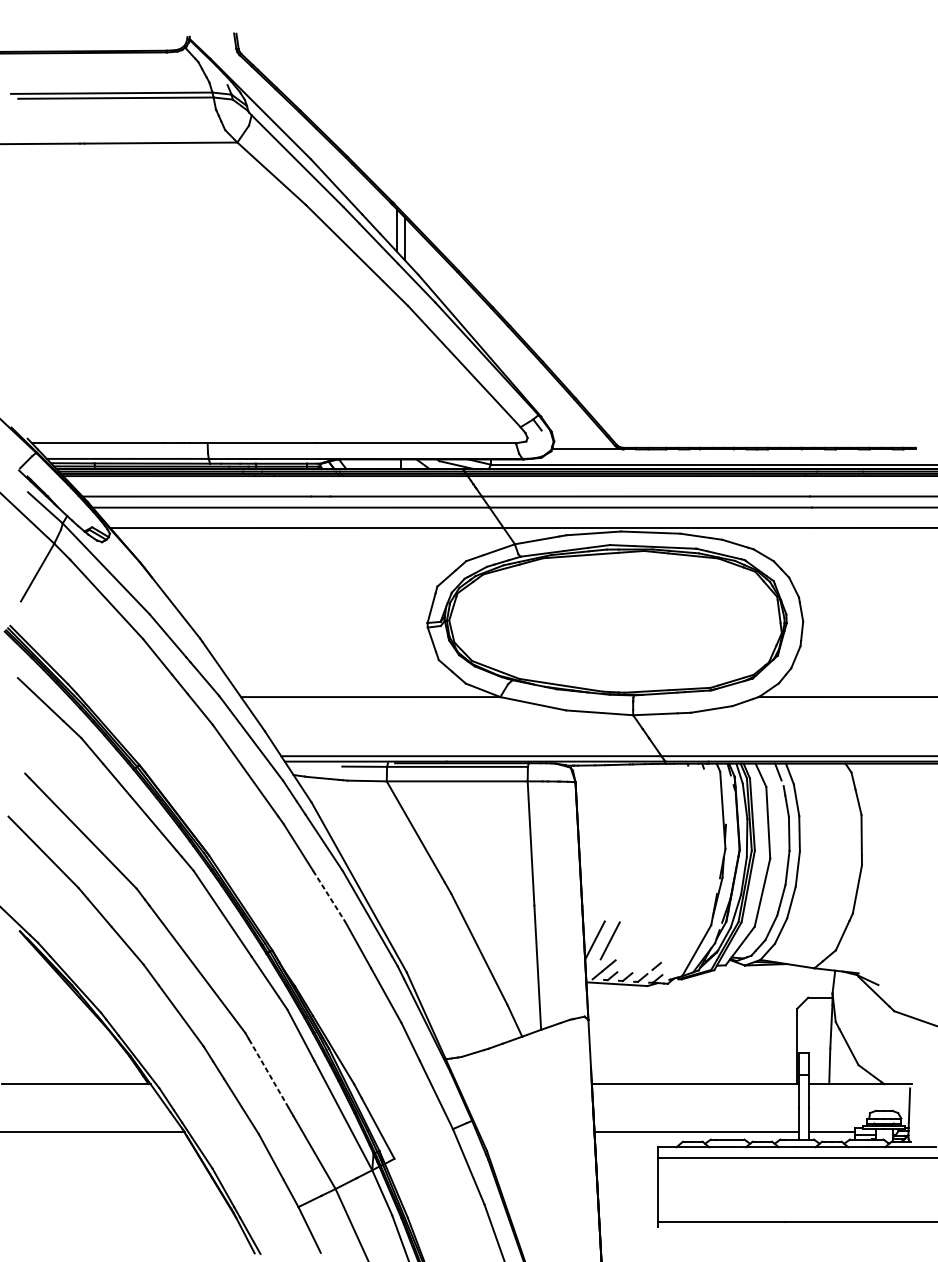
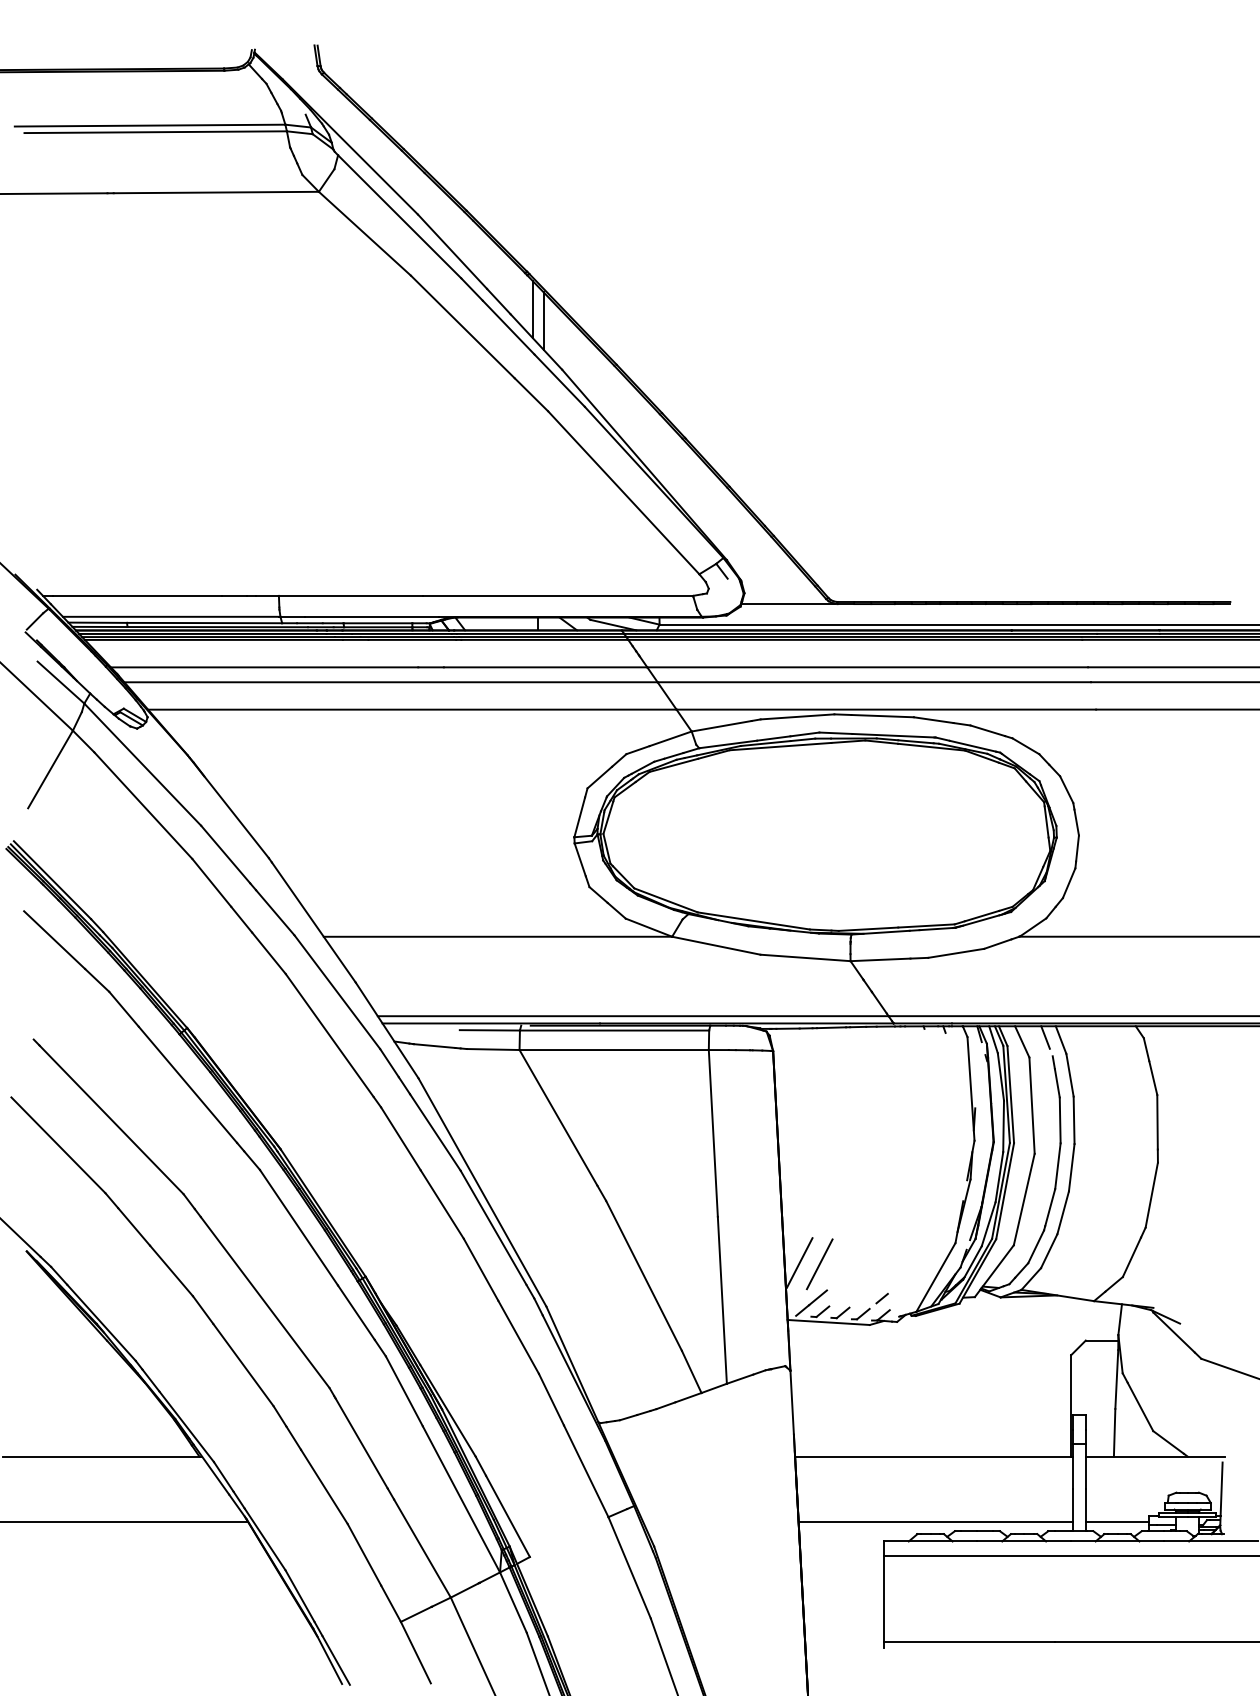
line: (329, 896) -> (442, 1204), dashed -> solid
line: (269, 1074) -> (361, 1443), dashed -> solid

